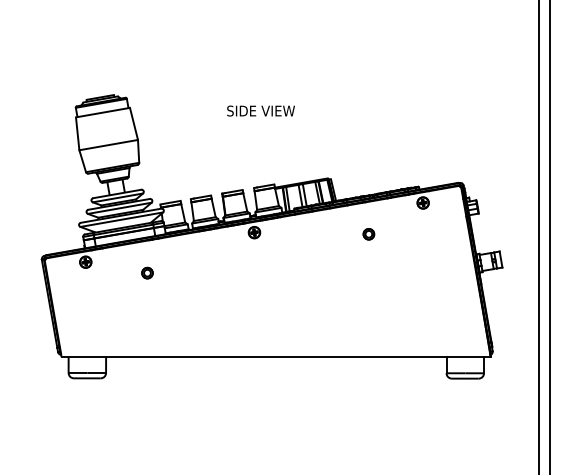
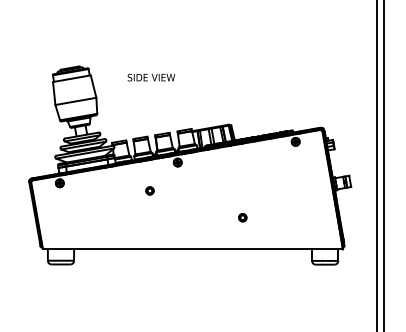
text: (259, 110) -> (150, 77), moved
part: (368, 233) -> (242, 217), moved
part: (146, 272) -> (149, 190), moved

